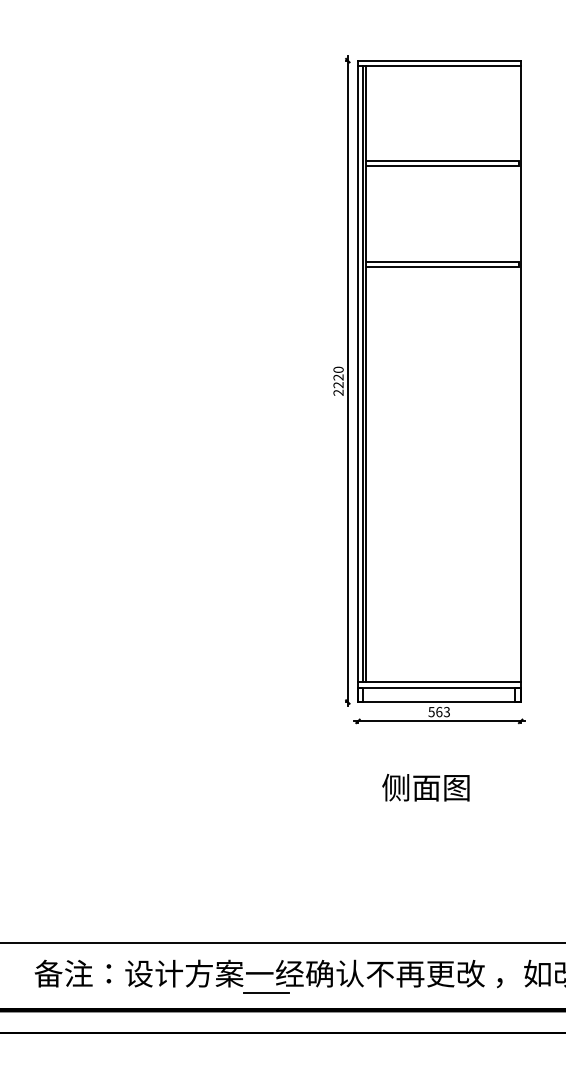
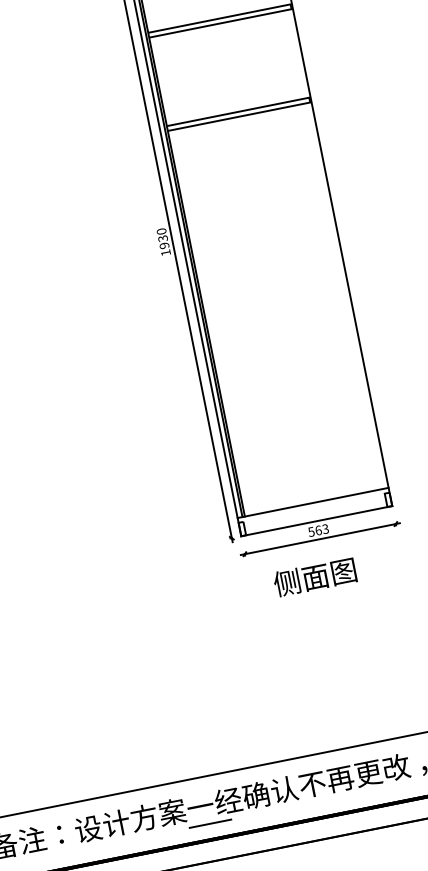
text: (338, 384) -> (164, 245), 2220 -> 1930
line: (439, 687) -> (314, 507), removed
text: (425, 787) -> (314, 577), moved

